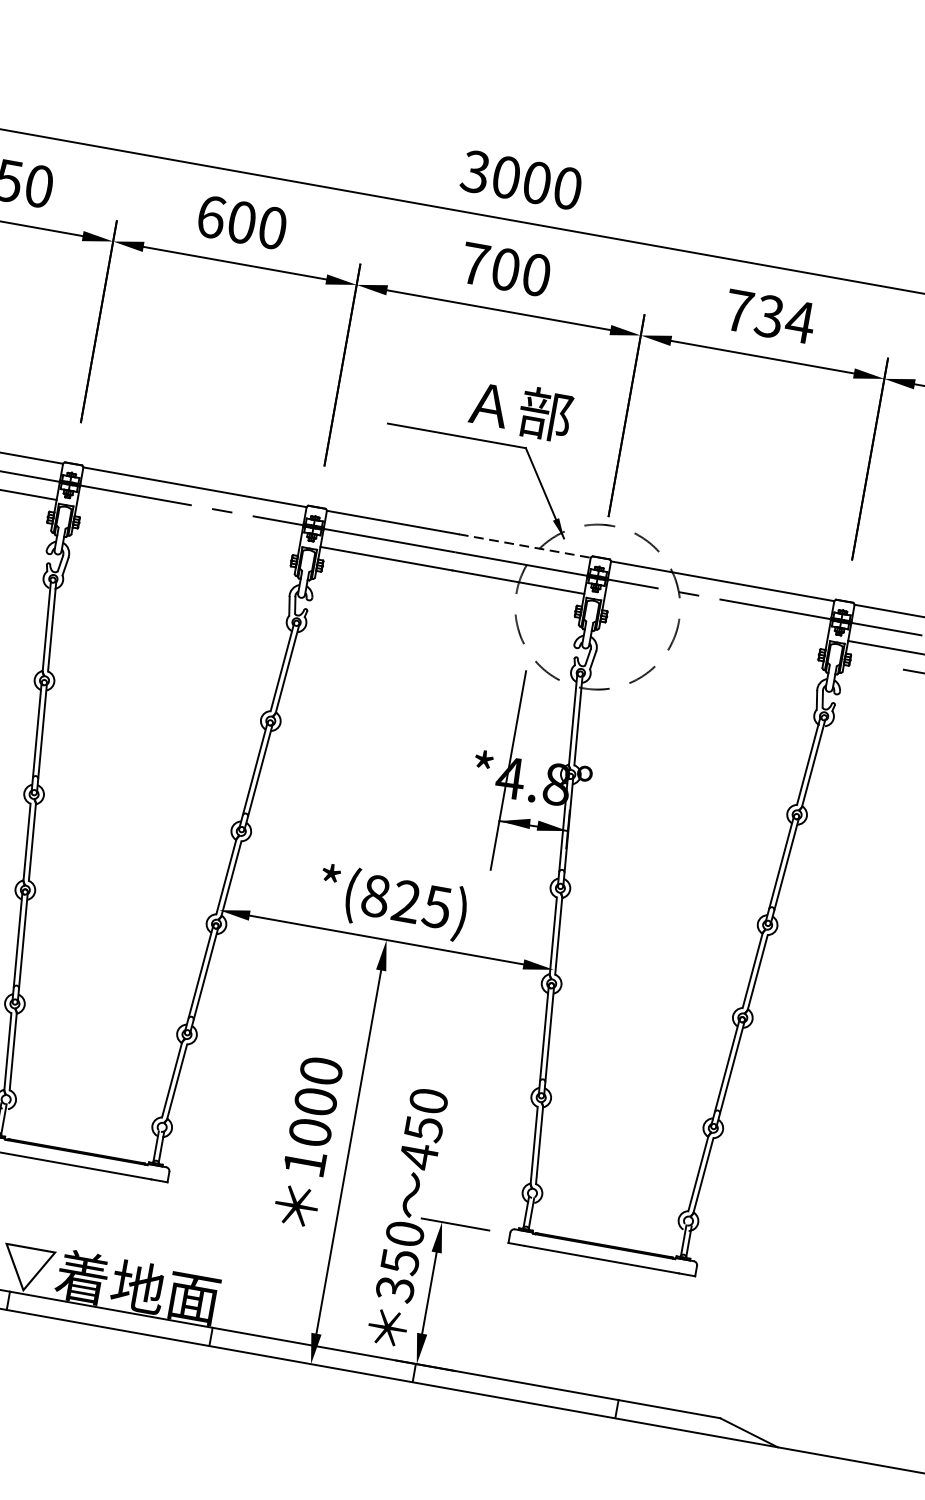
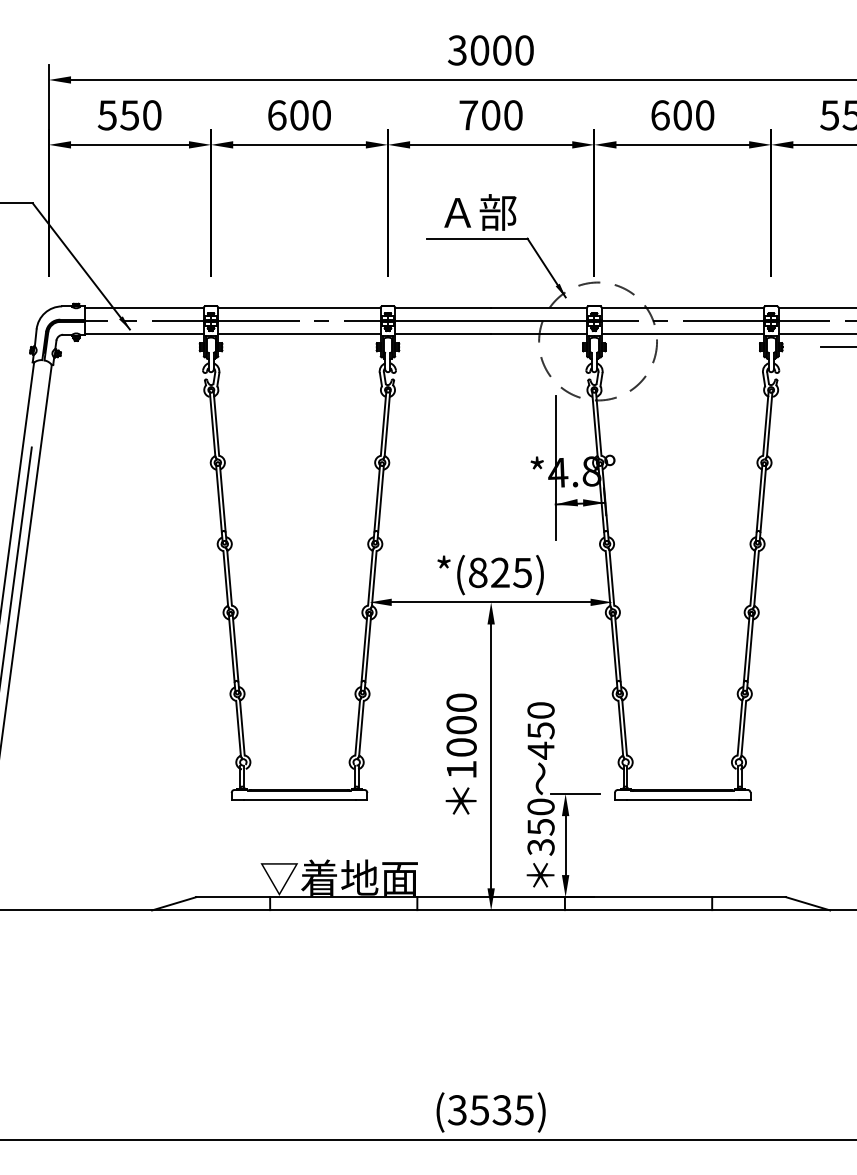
text: (769, 316) -> (682, 115), 734 -> 600
text: (521, 410) -> (480, 212), moved
line: (188, 522) -> (299, 333), added
line: (525, 545) -> (539, 307), dashed -> solid
line: (715, 616) -> (682, 333), added

